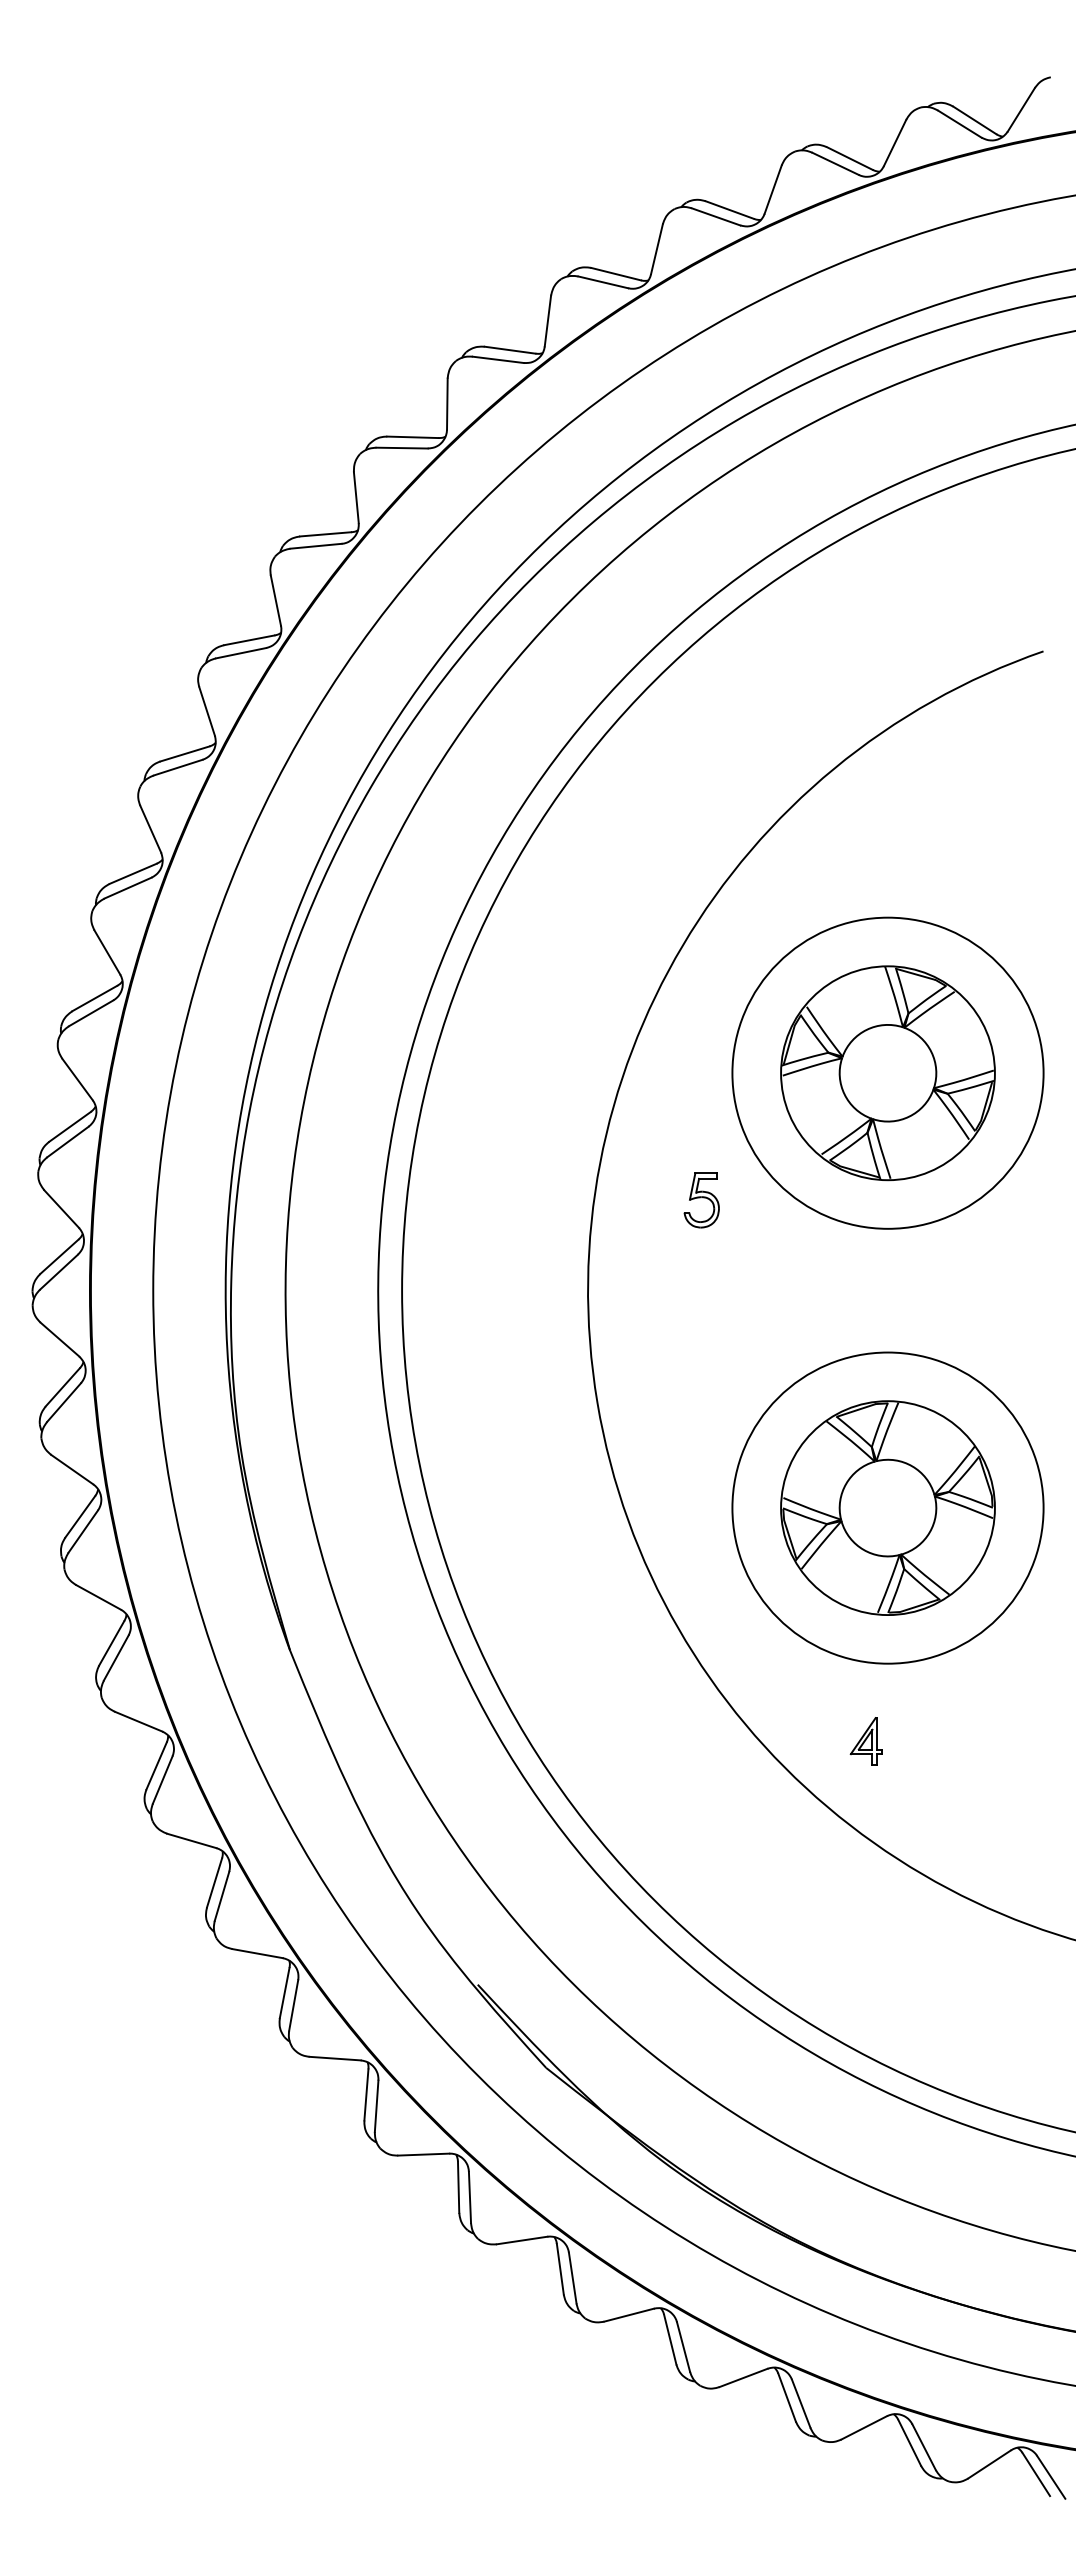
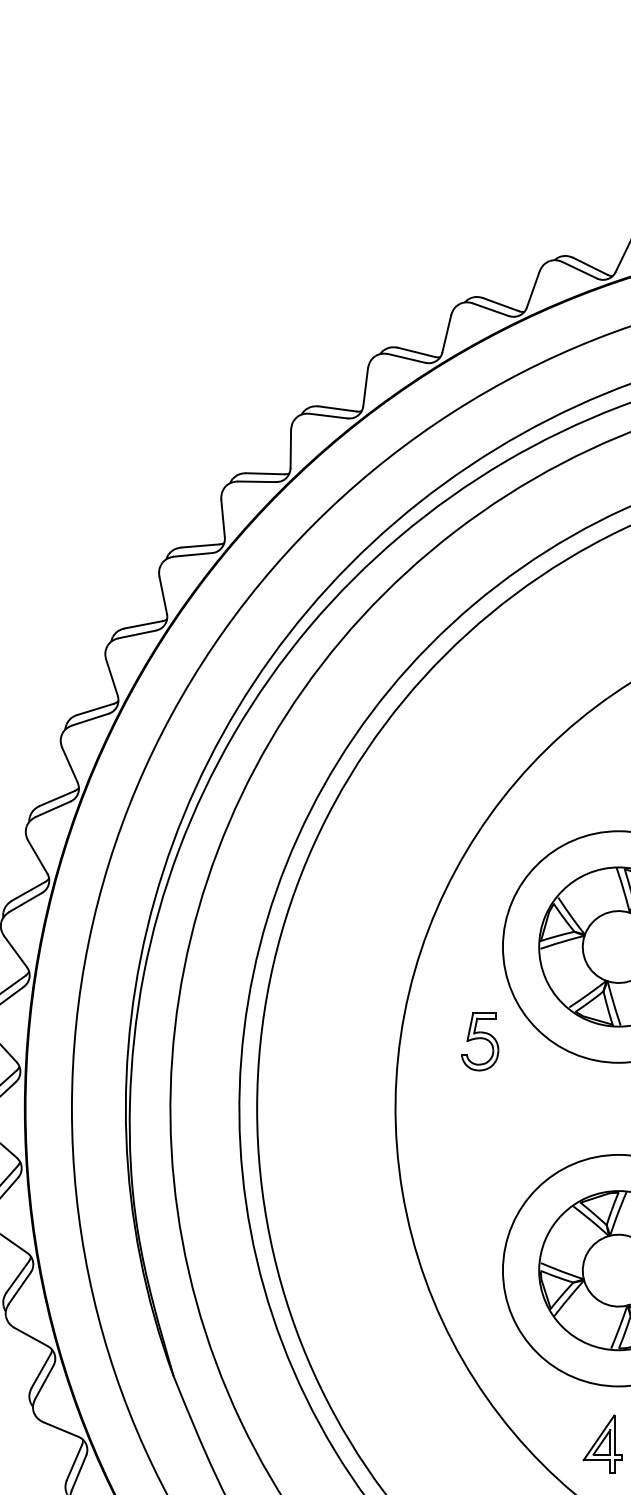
part: (701, 1200) -> (479, 1041), size x1.43
part: (865, 1740) -> (602, 1443), size x1.67

